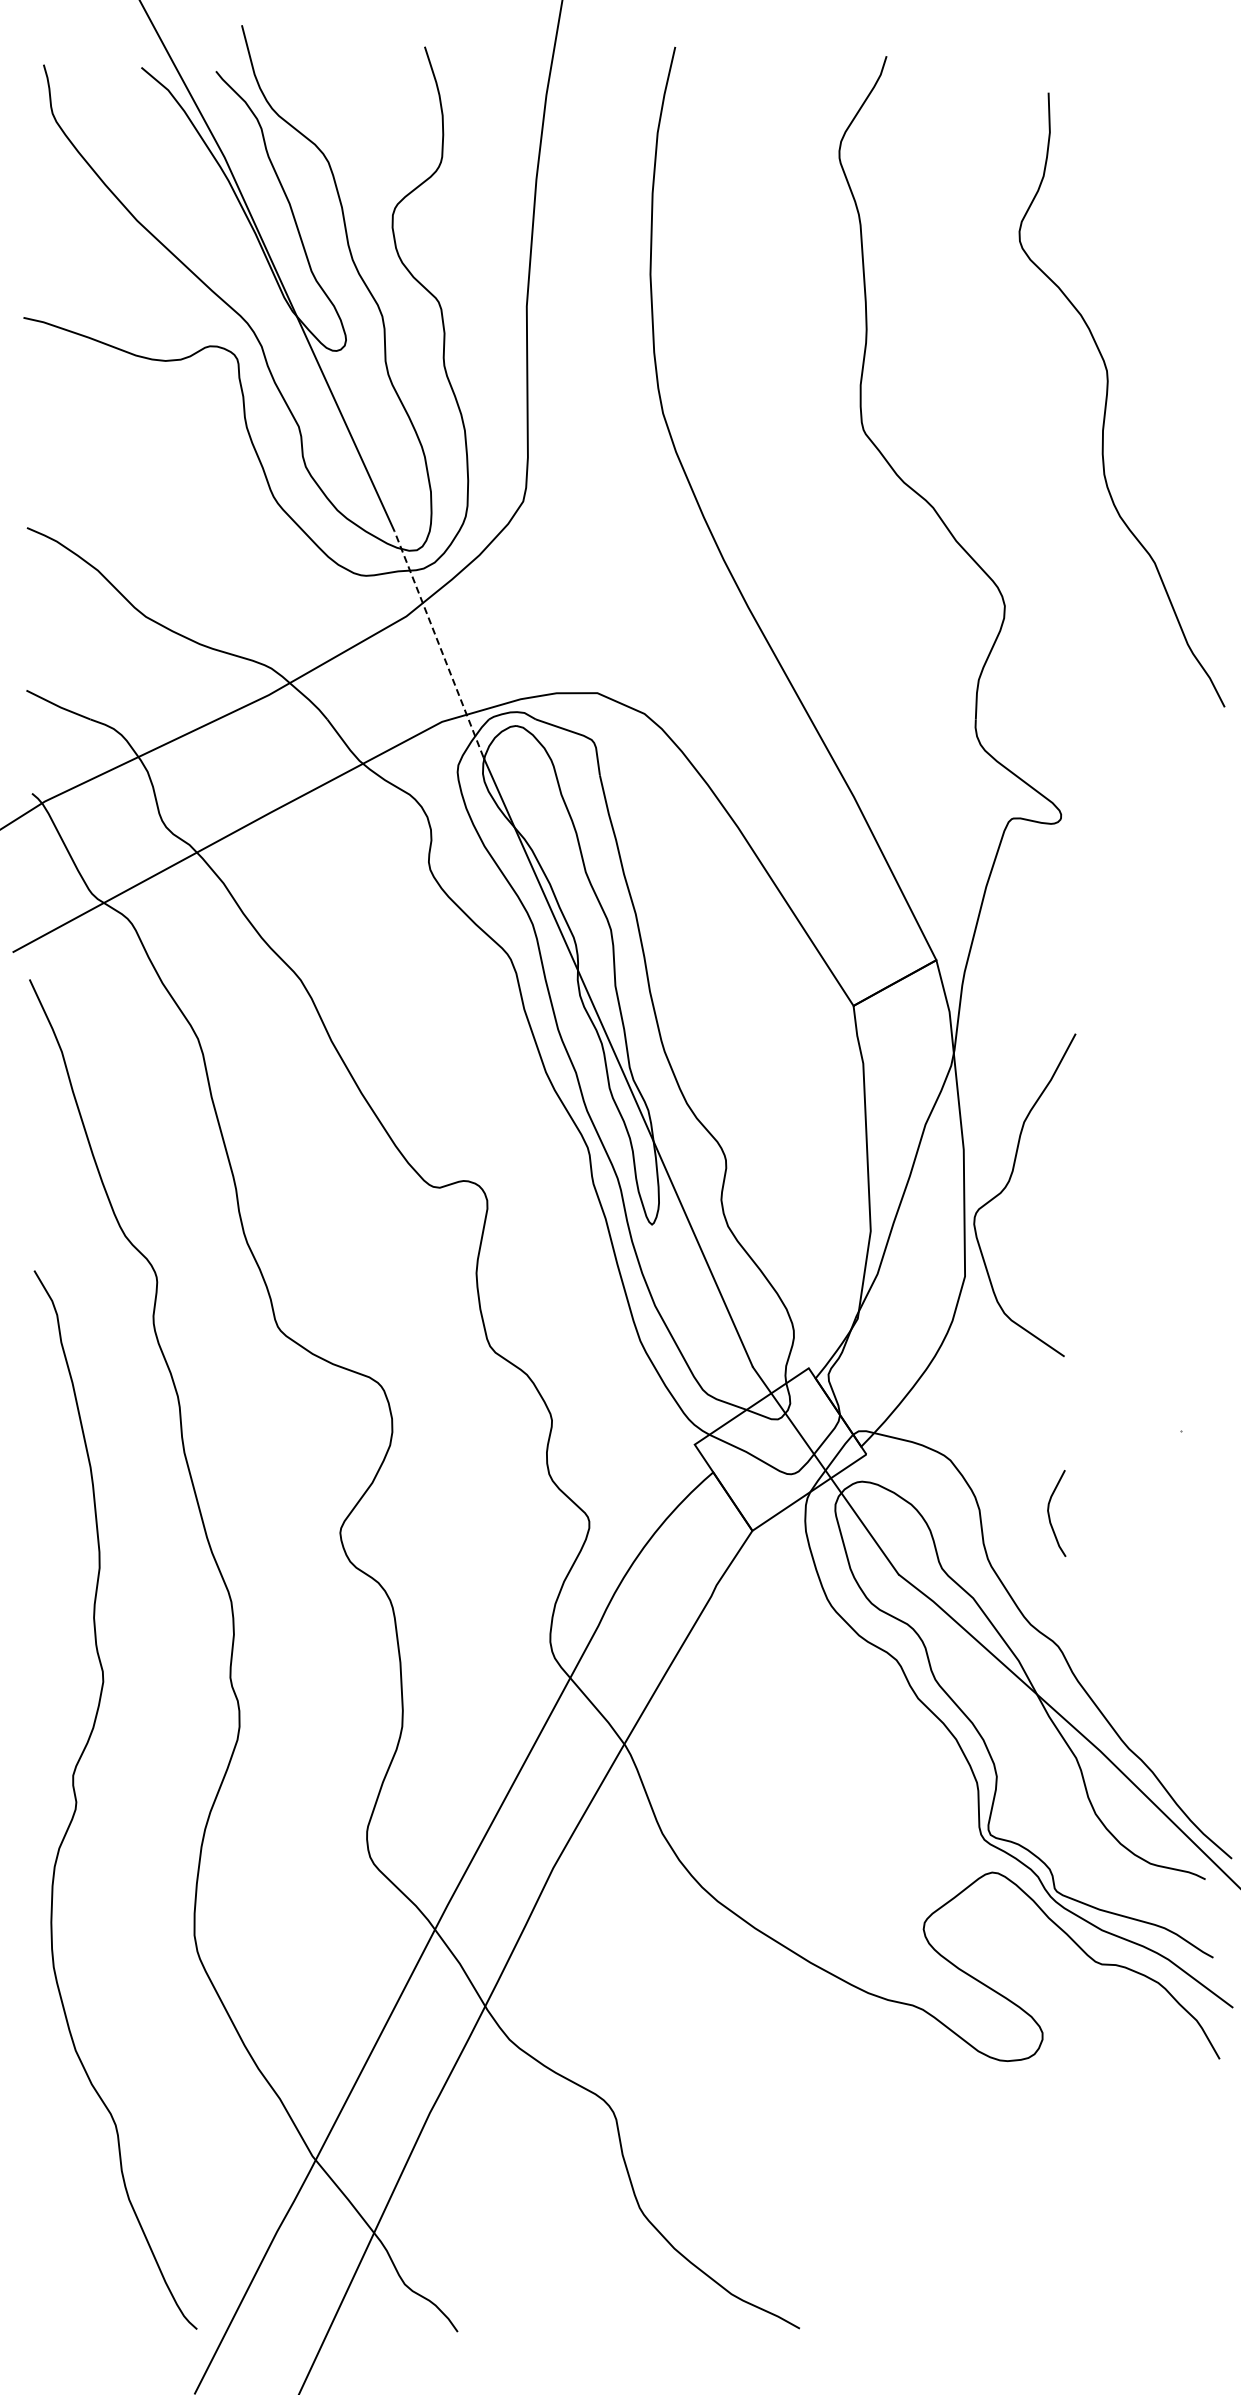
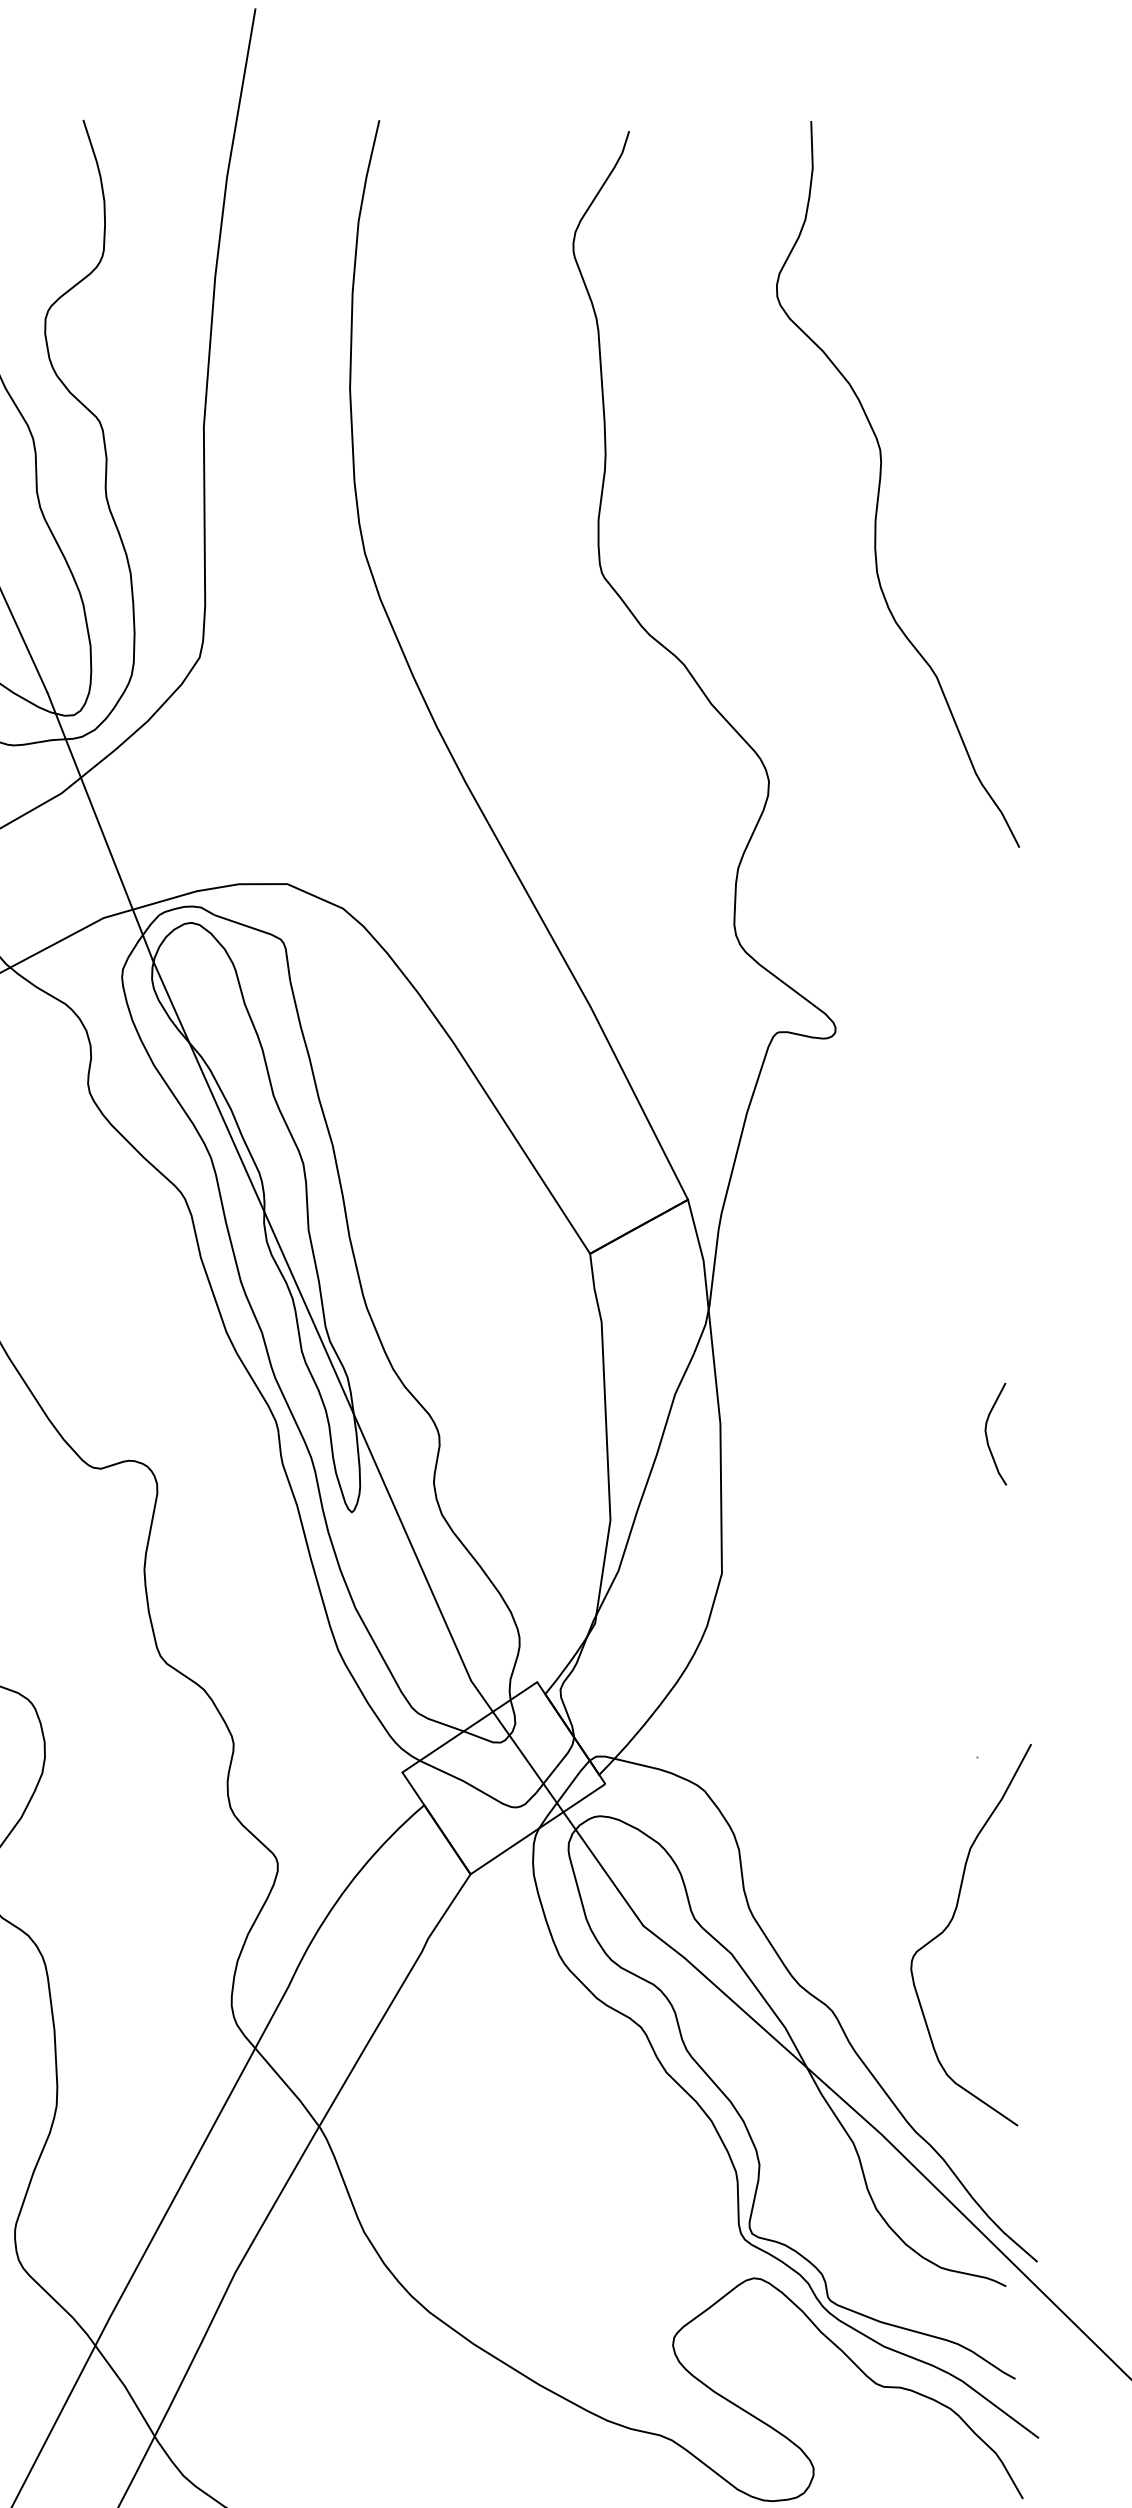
curve: (1107, 399) -> (880, 483), moved
line: (438, 643) -> (99, 825), dashed -> solid
curve: (1008, 1184) -> (951, 1922), moved
curve: (1049, 1513) -> (987, 1434), moved

